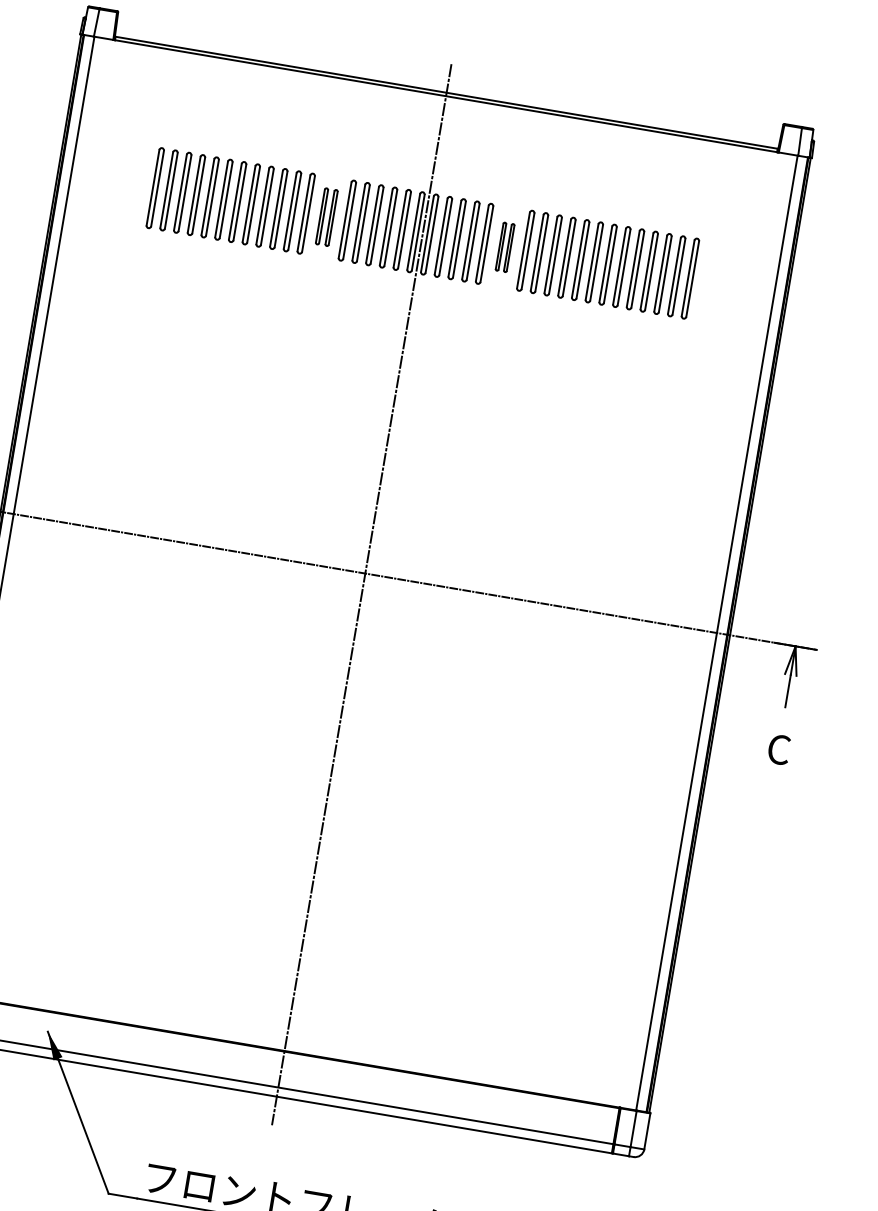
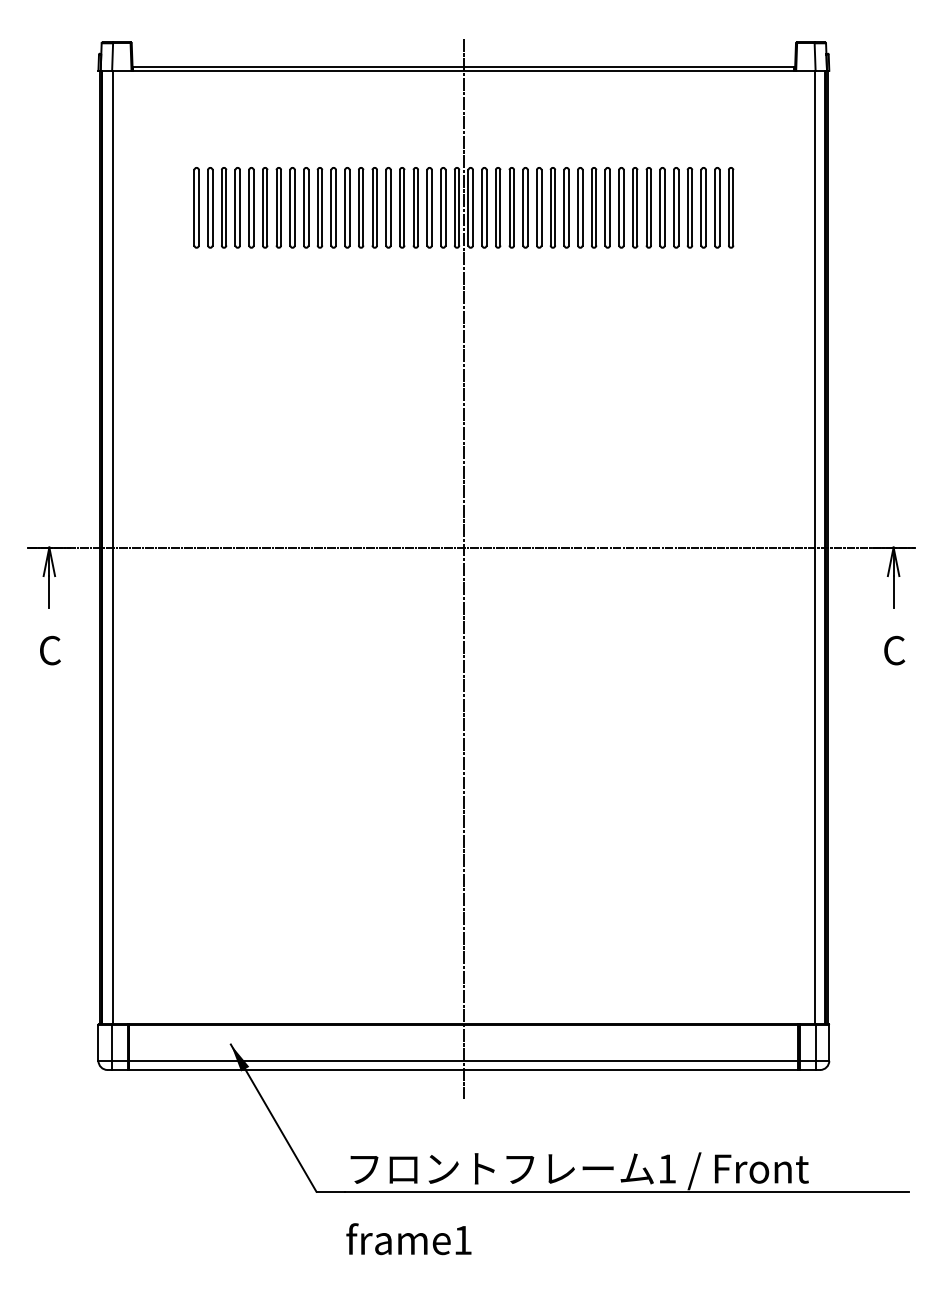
part: (326, 216) -> (367, 207), size x1.43
part: (504, 246) -> (545, 207), size x1.67

